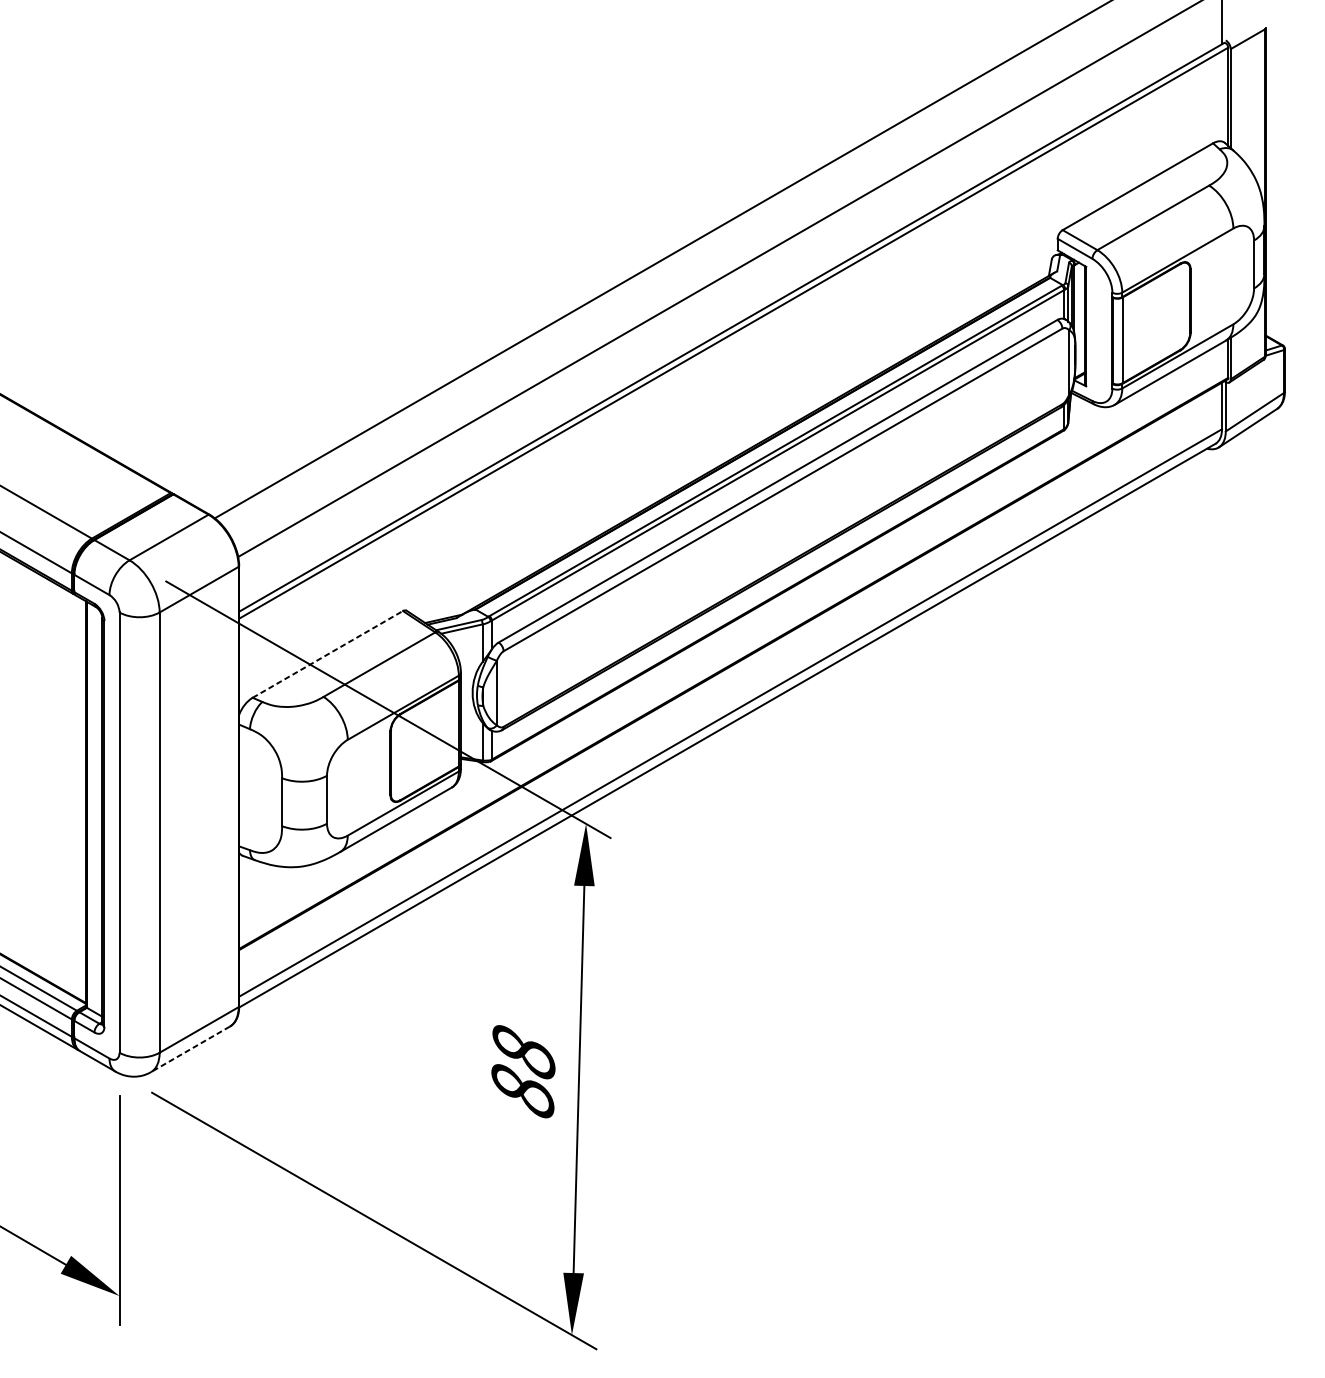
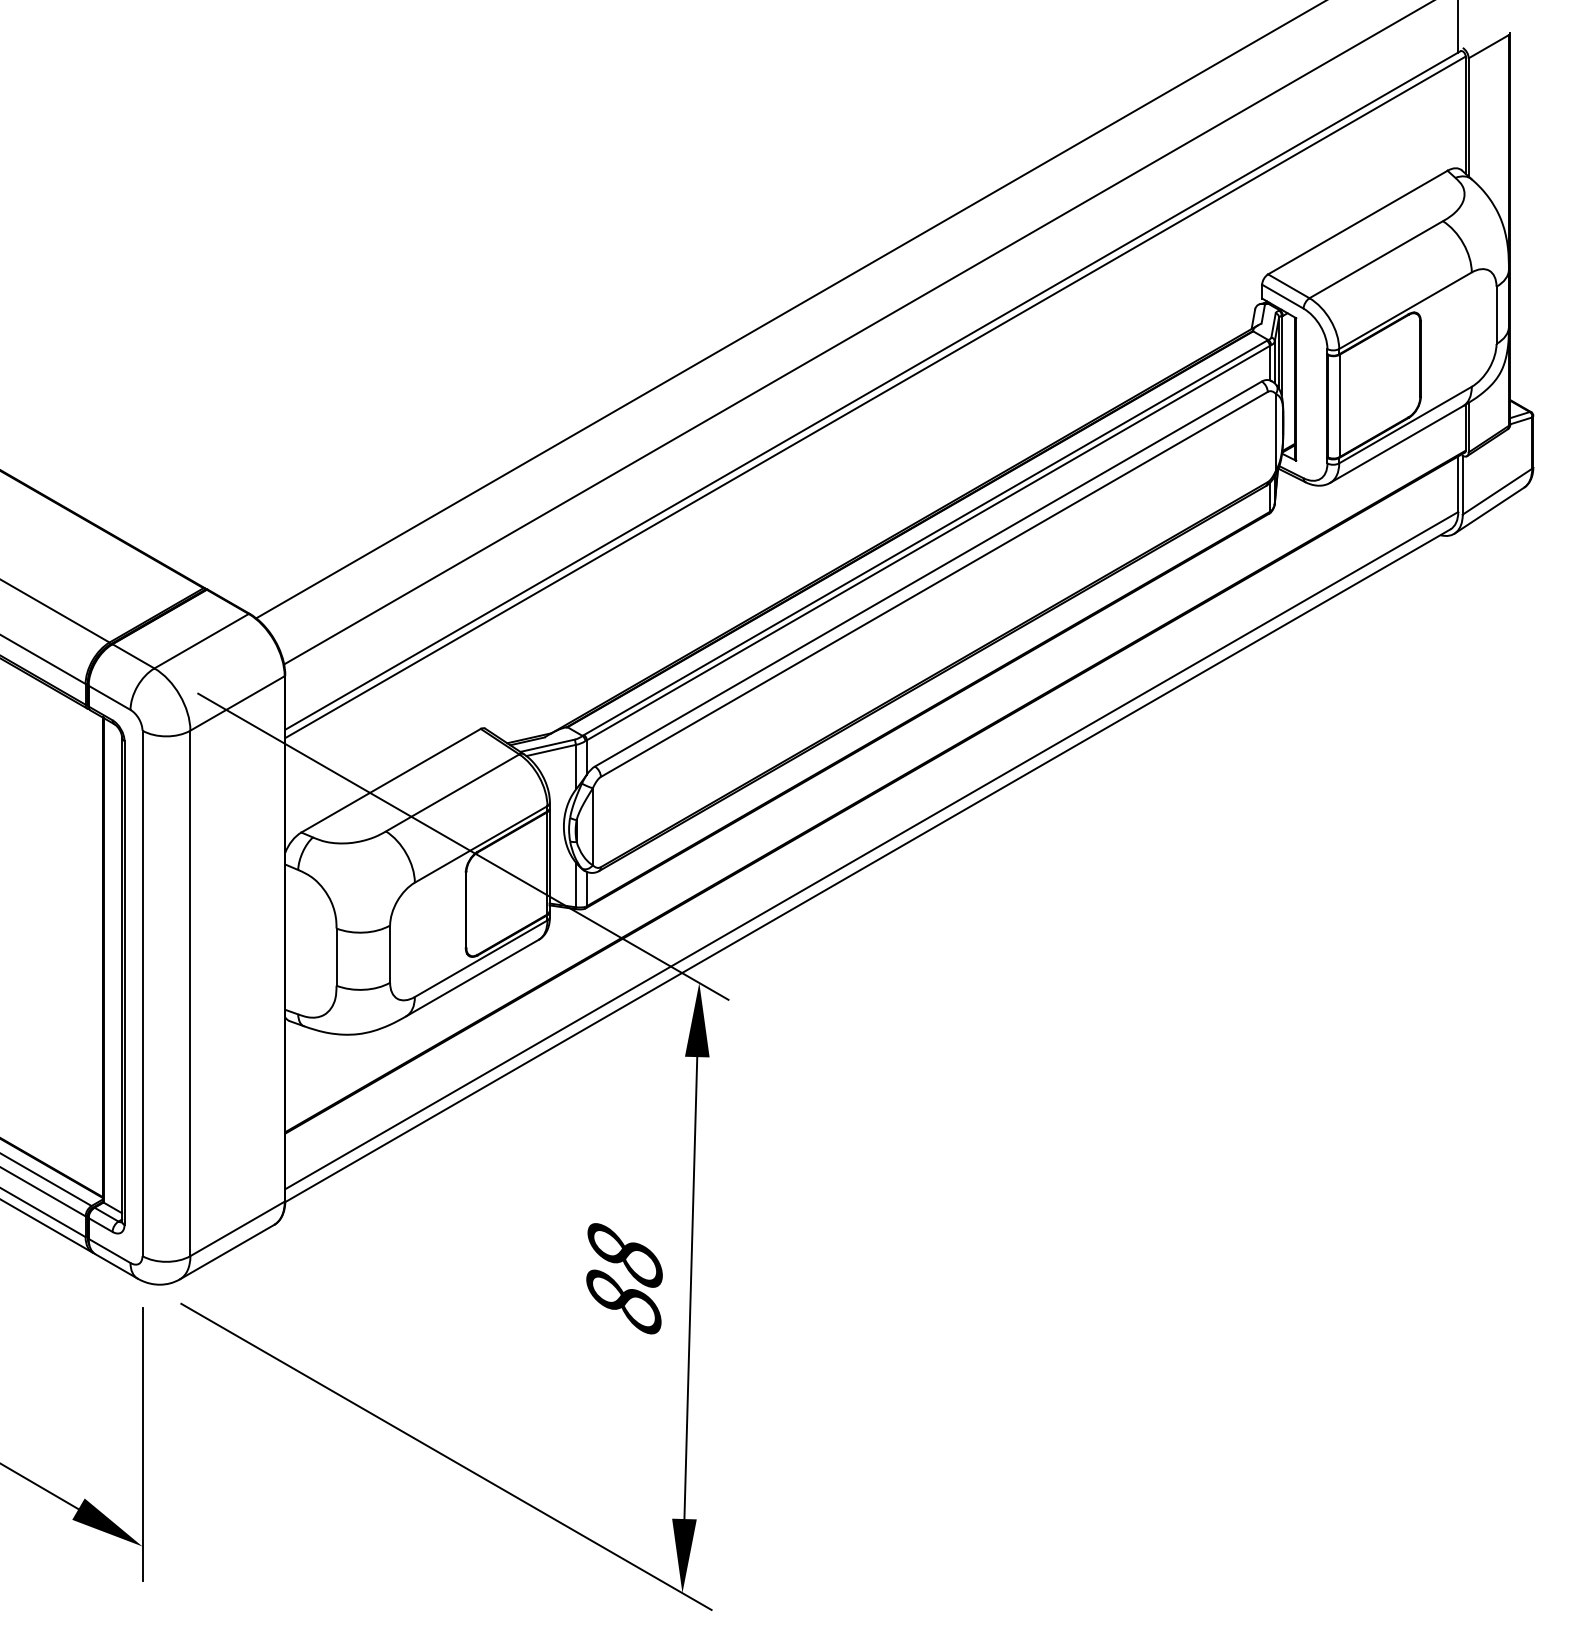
line: (328, 654) -> (391, 780), dashed -> solid
line: (189, 1049) -> (226, 1252), dashed -> solid

